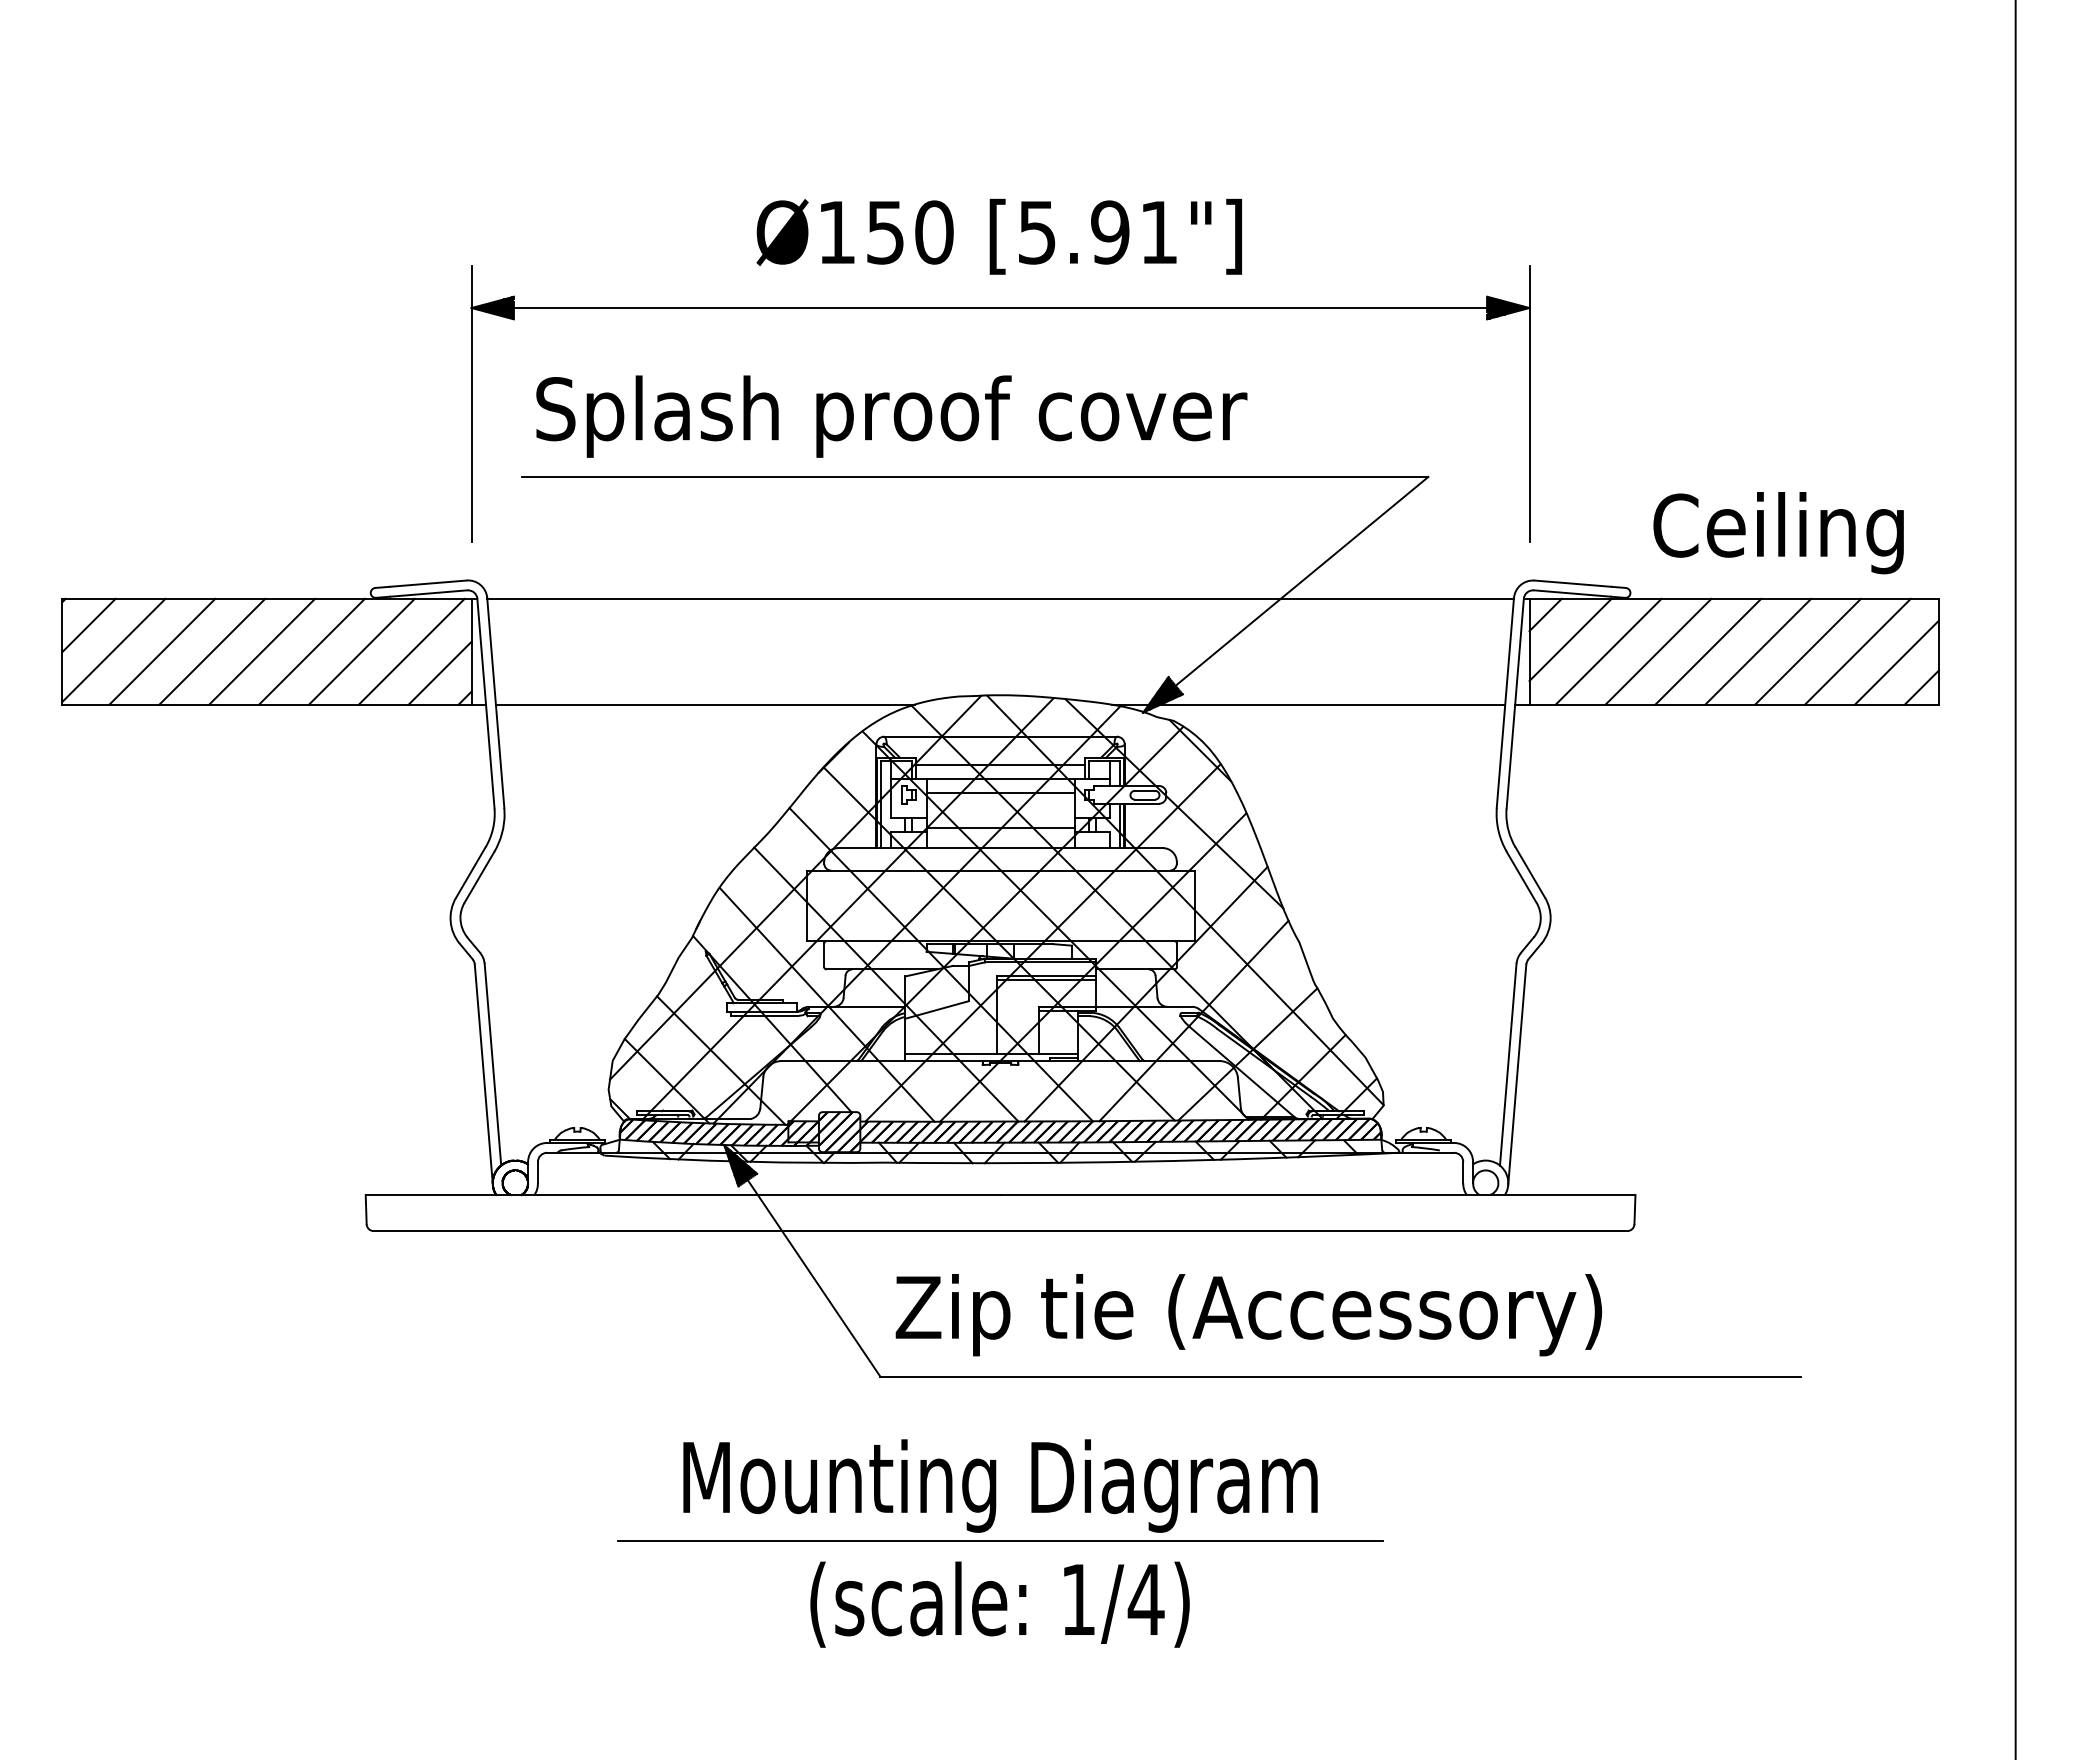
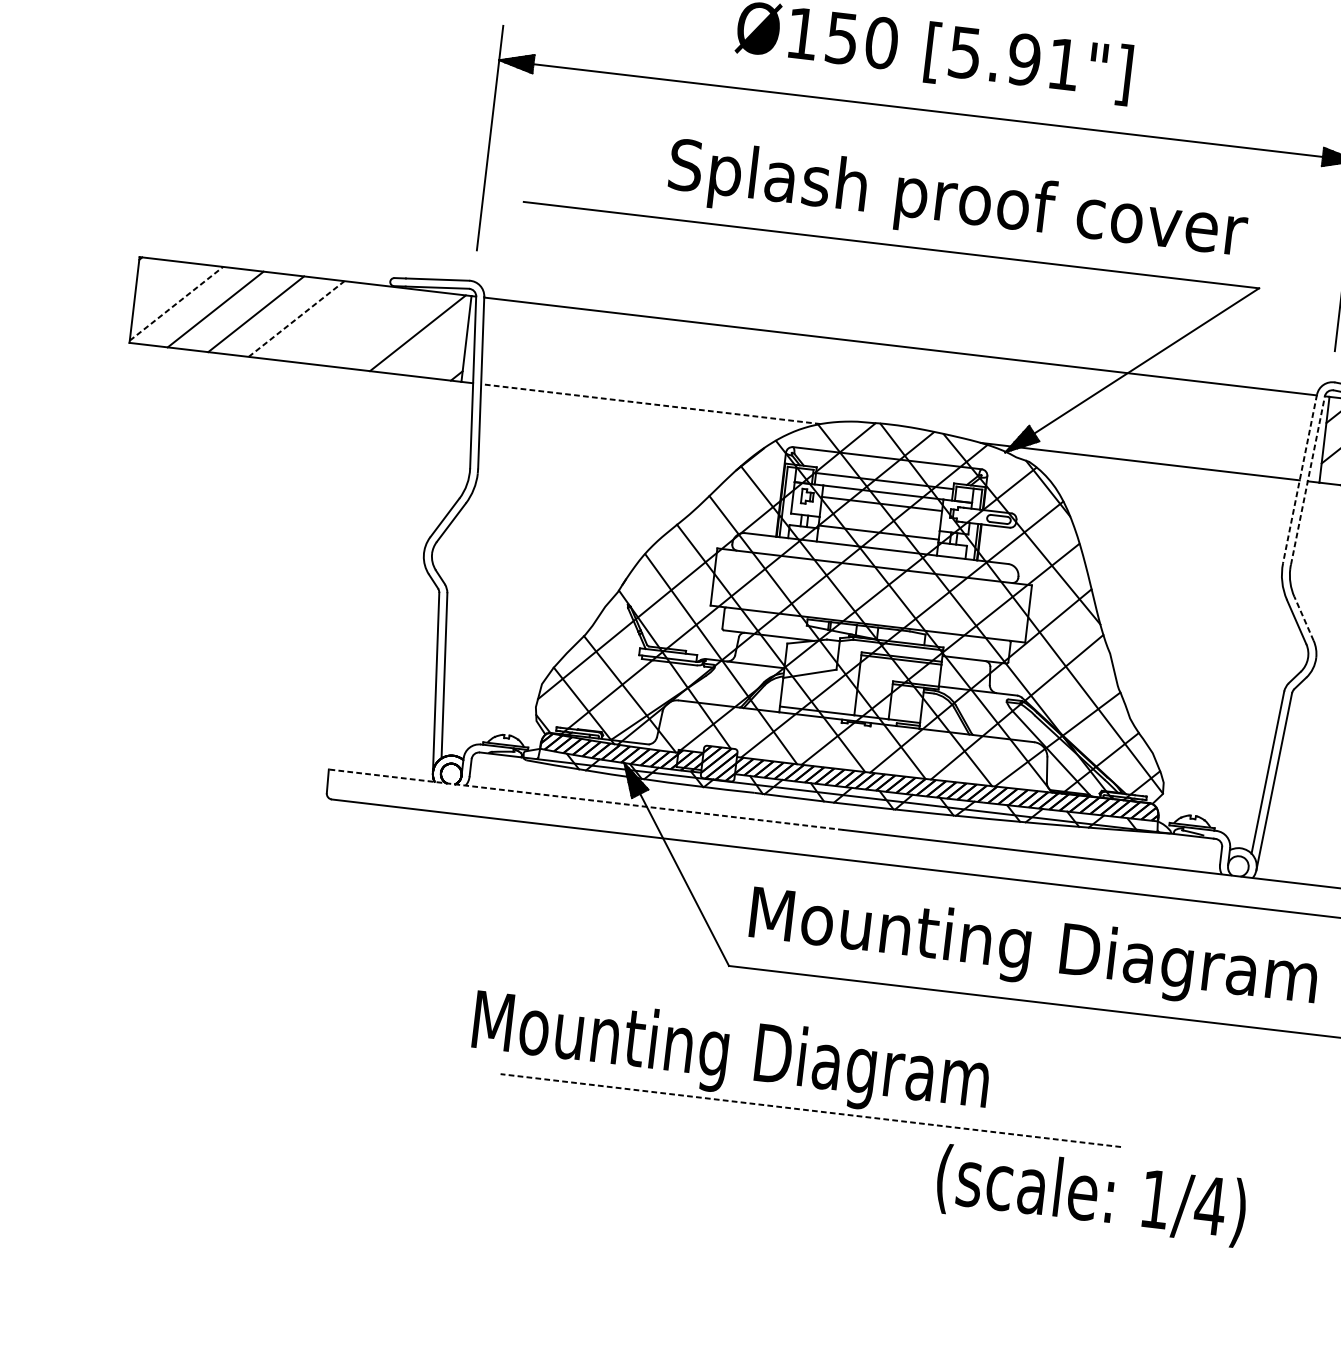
text: (891, 416) -> (957, 203), moved
line: (88, 625) -> (158, 281), removed
line: (113, 650) -> (176, 303), solid -> dashed
line: (262, 651) -> (296, 318), solid -> dashed
line: (311, 651) -> (336, 323), removed
line: (361, 651) -> (377, 328), removed
line: (439, 672) -> (438, 352), removed
line: (1505, 703) -> (1300, 479), solid -> dashed
line: (1515, 703) -> (1308, 480), solid -> dashed
line: (704, 704) -> (650, 403), solid -> dashed
line: (1530, 872) -> (1304, 618), solid -> dashed
line: (682, 1195) -> (585, 800), solid -> dashed
text: (1248, 1315) -> (1033, 951), Zip tie (Accessory) -> Mounting Diagram
text: (1000, 1485) -> (730, 1055), moved
line: (1000, 1541) -> (810, 1110), solid -> dashed
text: (999, 1604) -> (1090, 1195), moved

